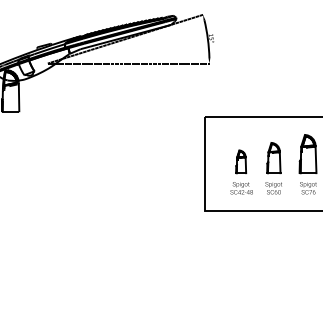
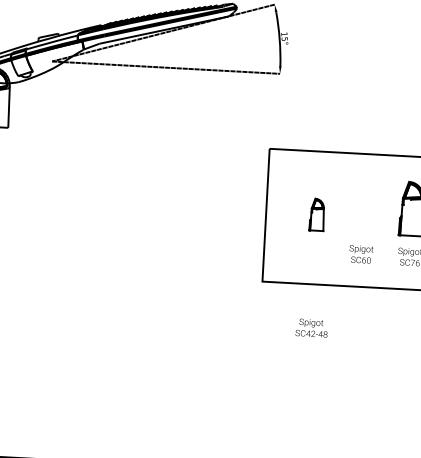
part: (273, 158) -> (363, 212), removed
text: (241, 188) -> (311, 328), moved

